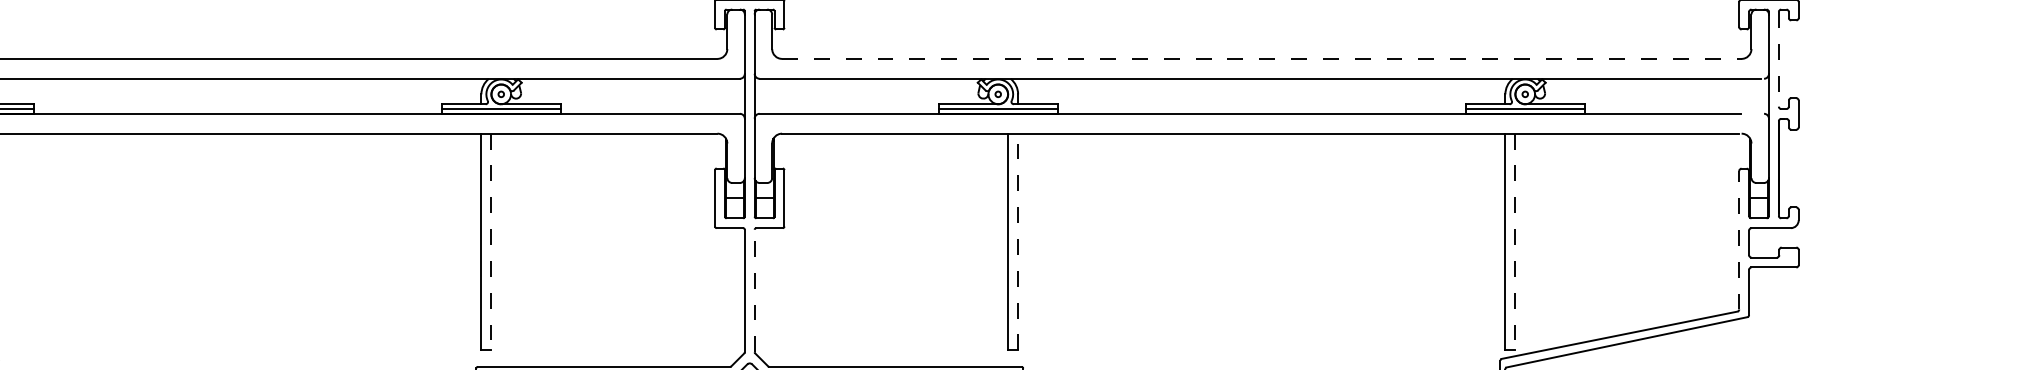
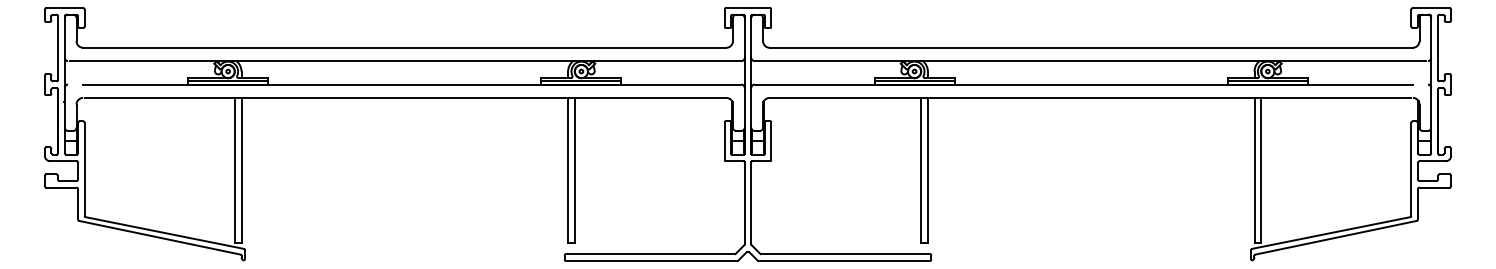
line: (1262, 58) -> (1091, 47), dashed -> solid
line: (1778, 59) -> (1437, 48), dashed -> solid
line: (1739, 238) -> (1411, 168), dashed -> solid
line: (490, 241) -> (574, 170), dashed -> solid
line: (1017, 241) -> (927, 170), dashed -> solid
line: (1515, 241) -> (1261, 170), dashed -> solid
line: (754, 289) -> (751, 202), dashed -> solid

